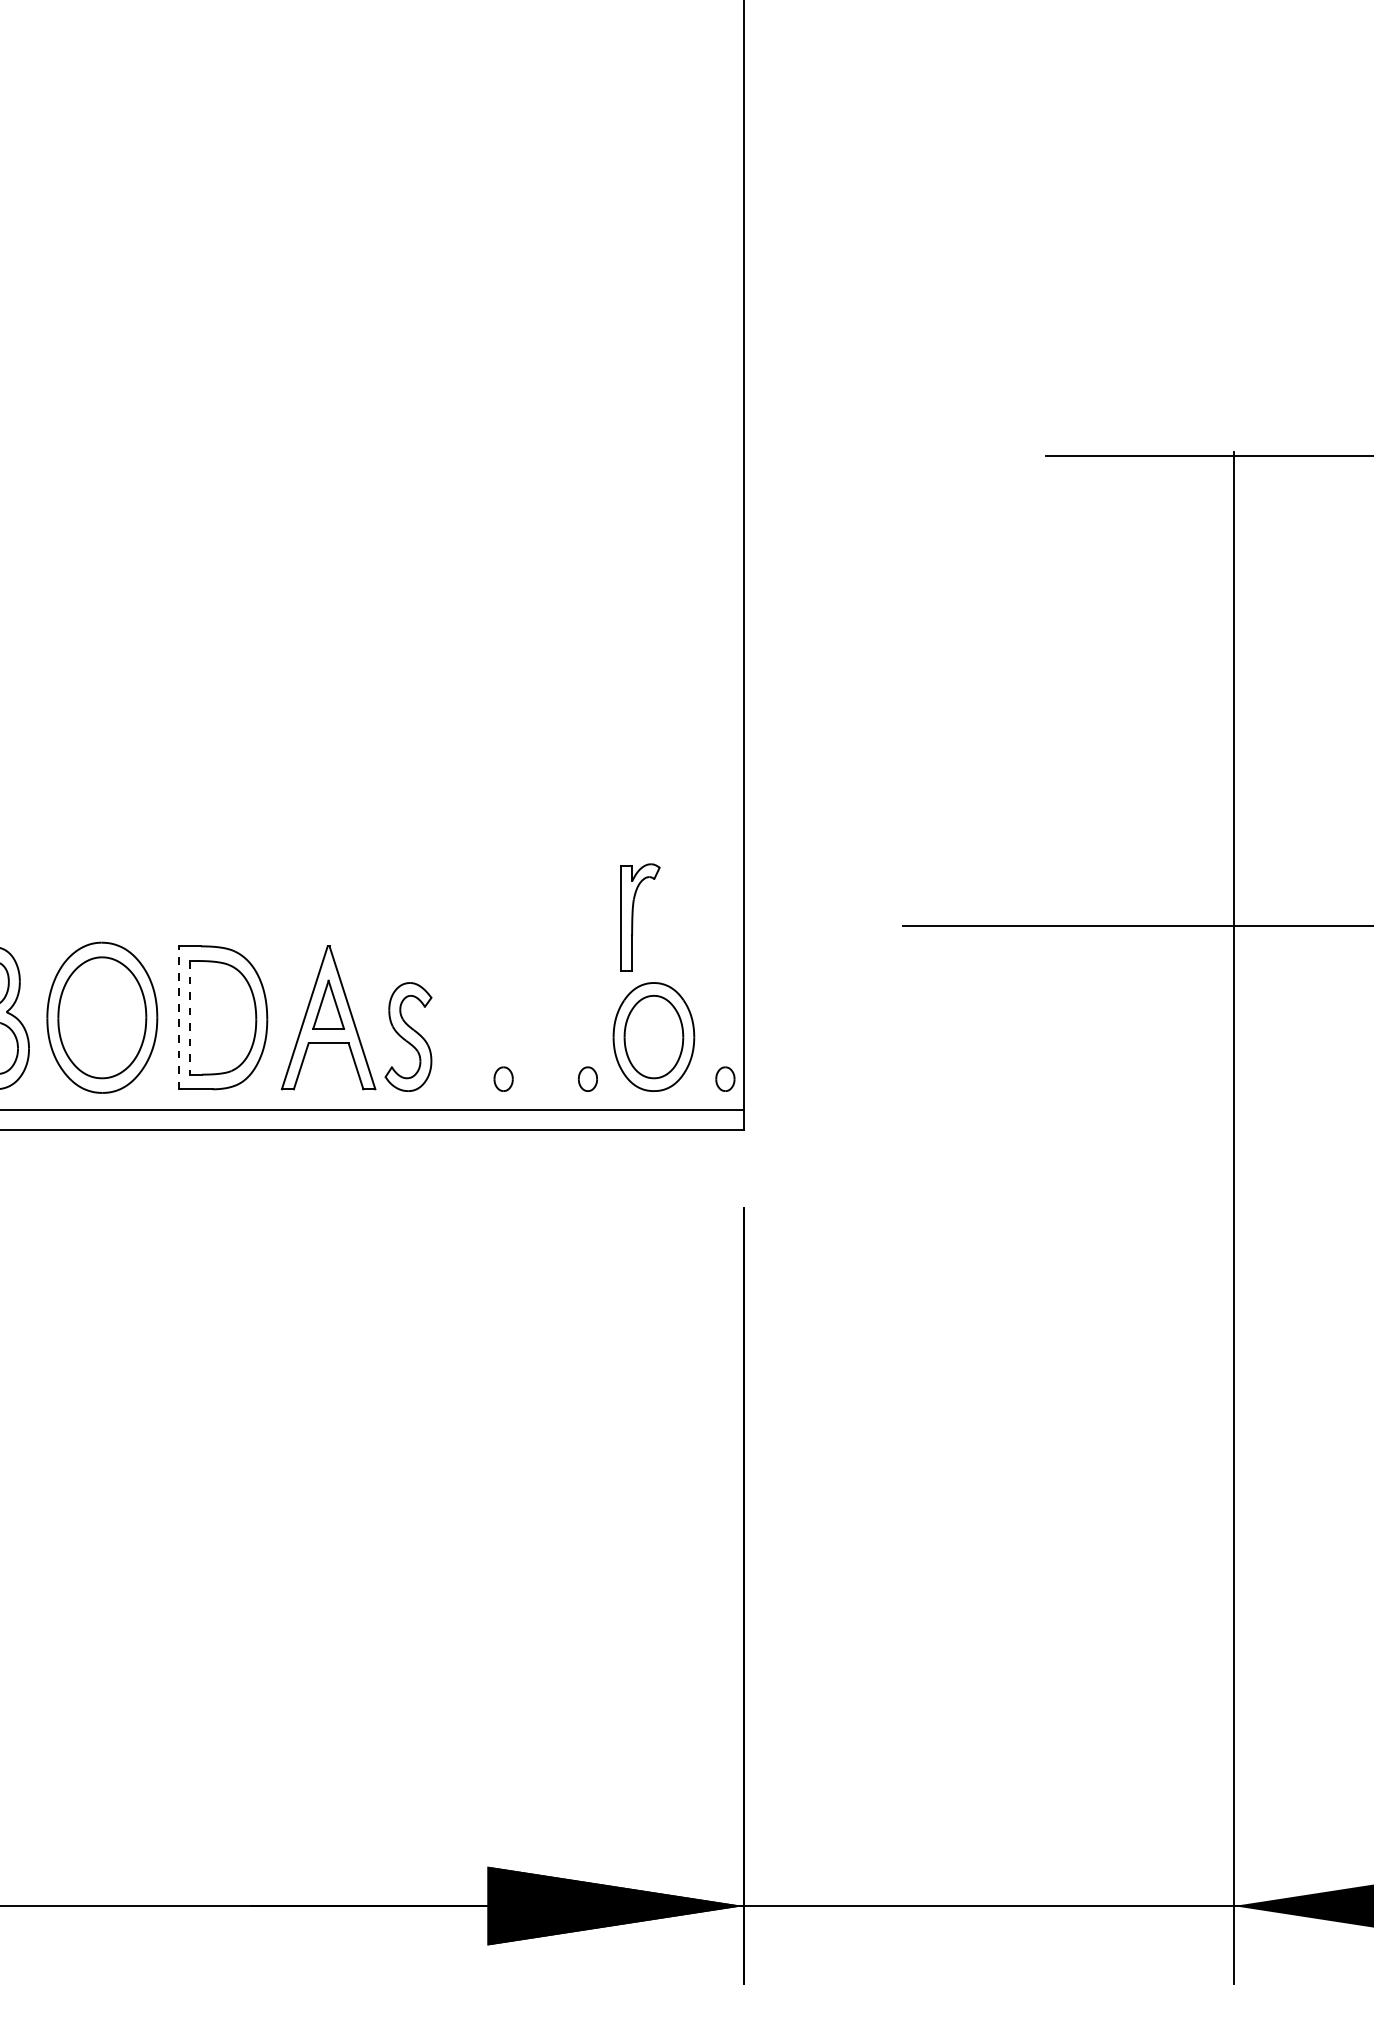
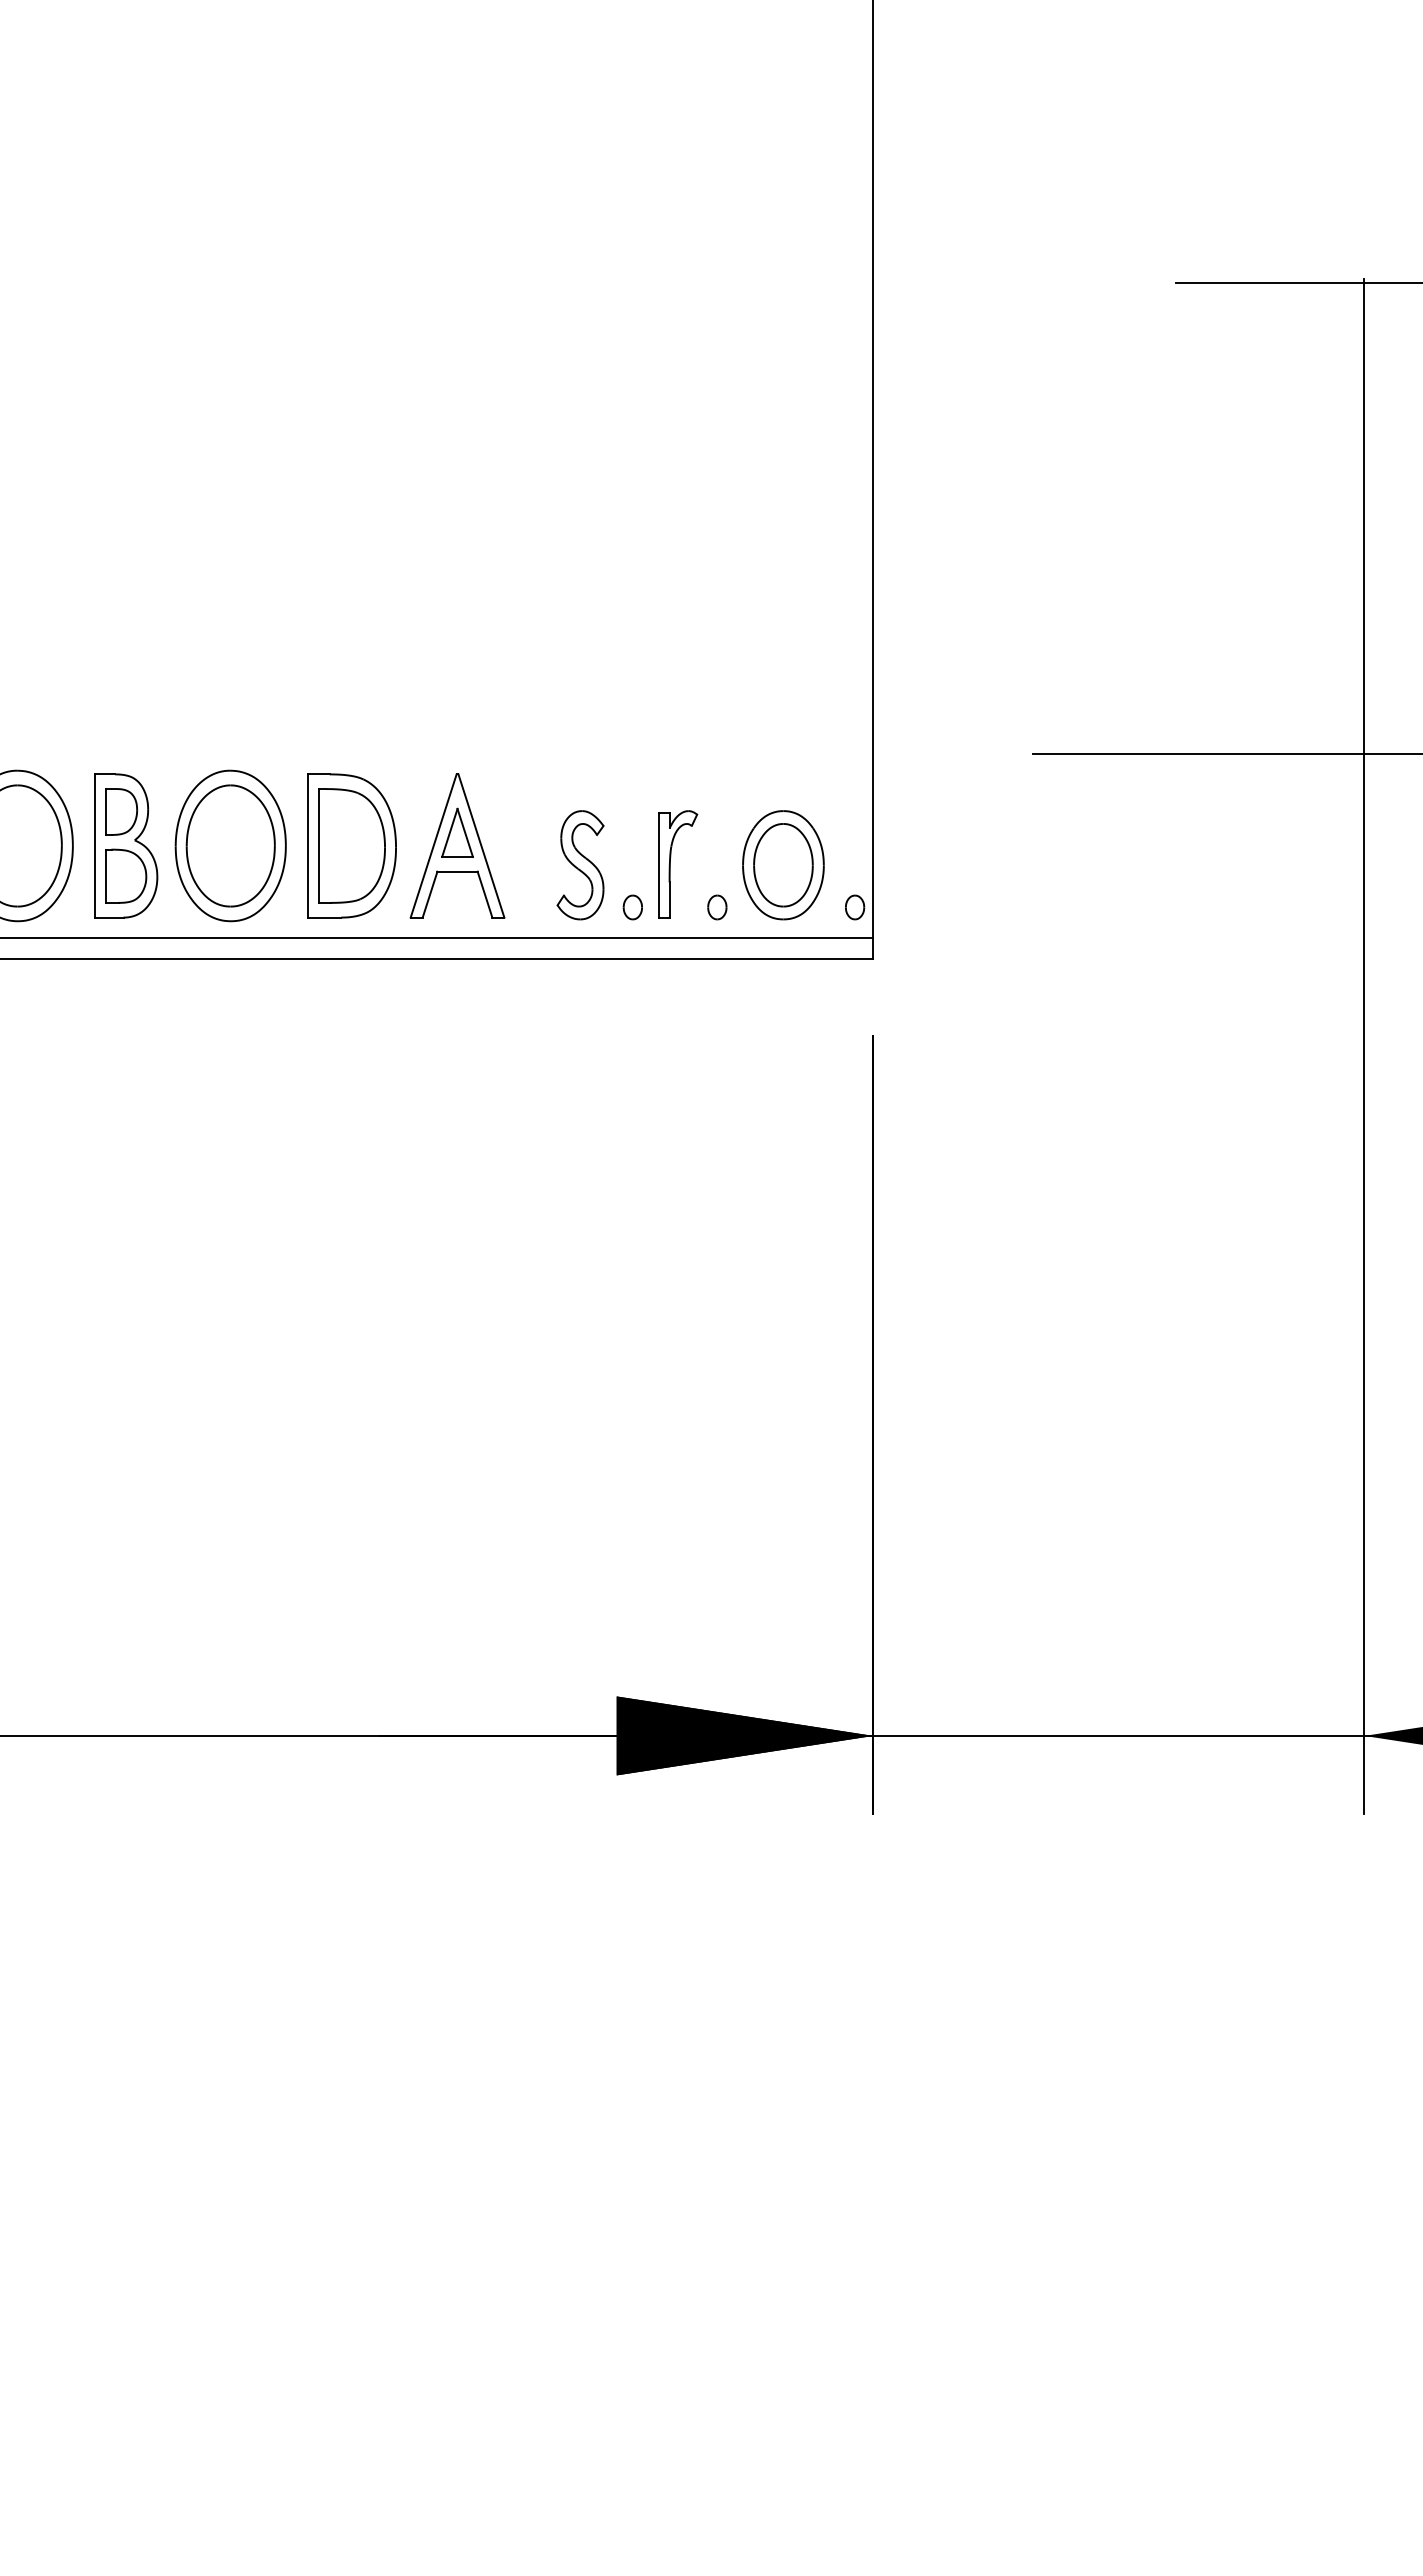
part: (633, 917) -> (670, 864), moved
line: (178, 1017) -> (307, 845), dashed -> solid
line: (189, 1017) -> (318, 845), dashed -> solid
part: (408, 1037) -> (580, 865), moved

